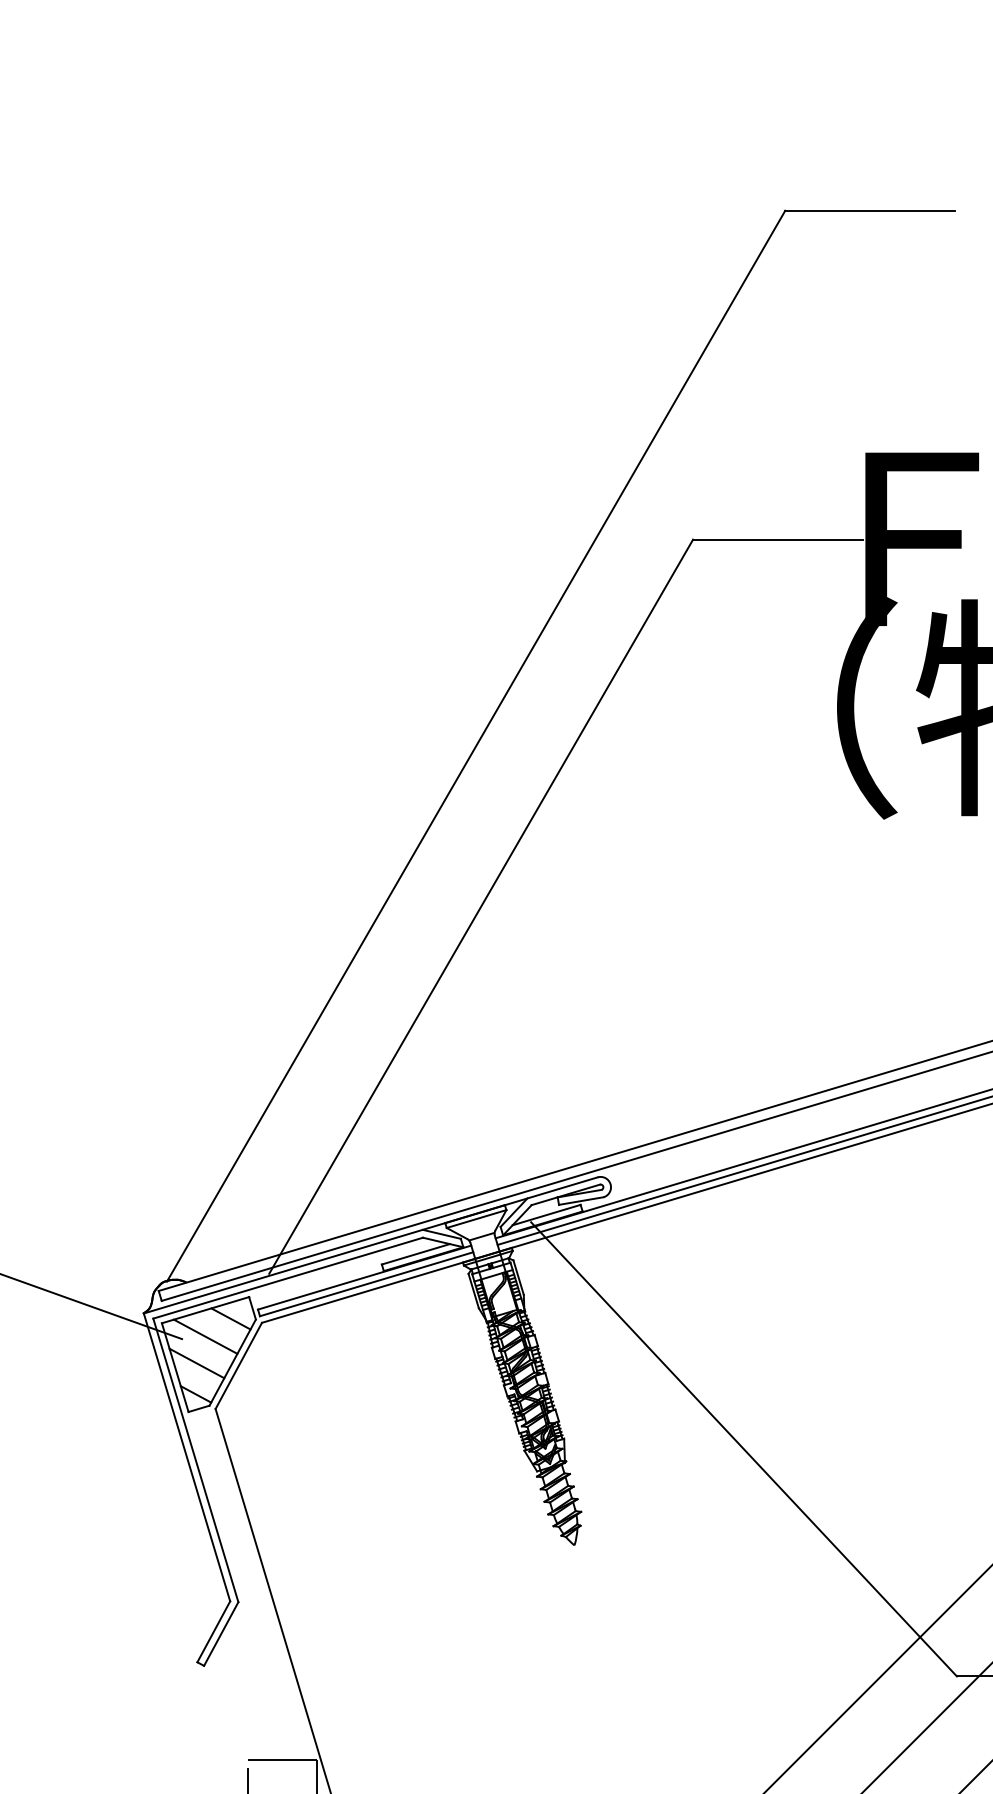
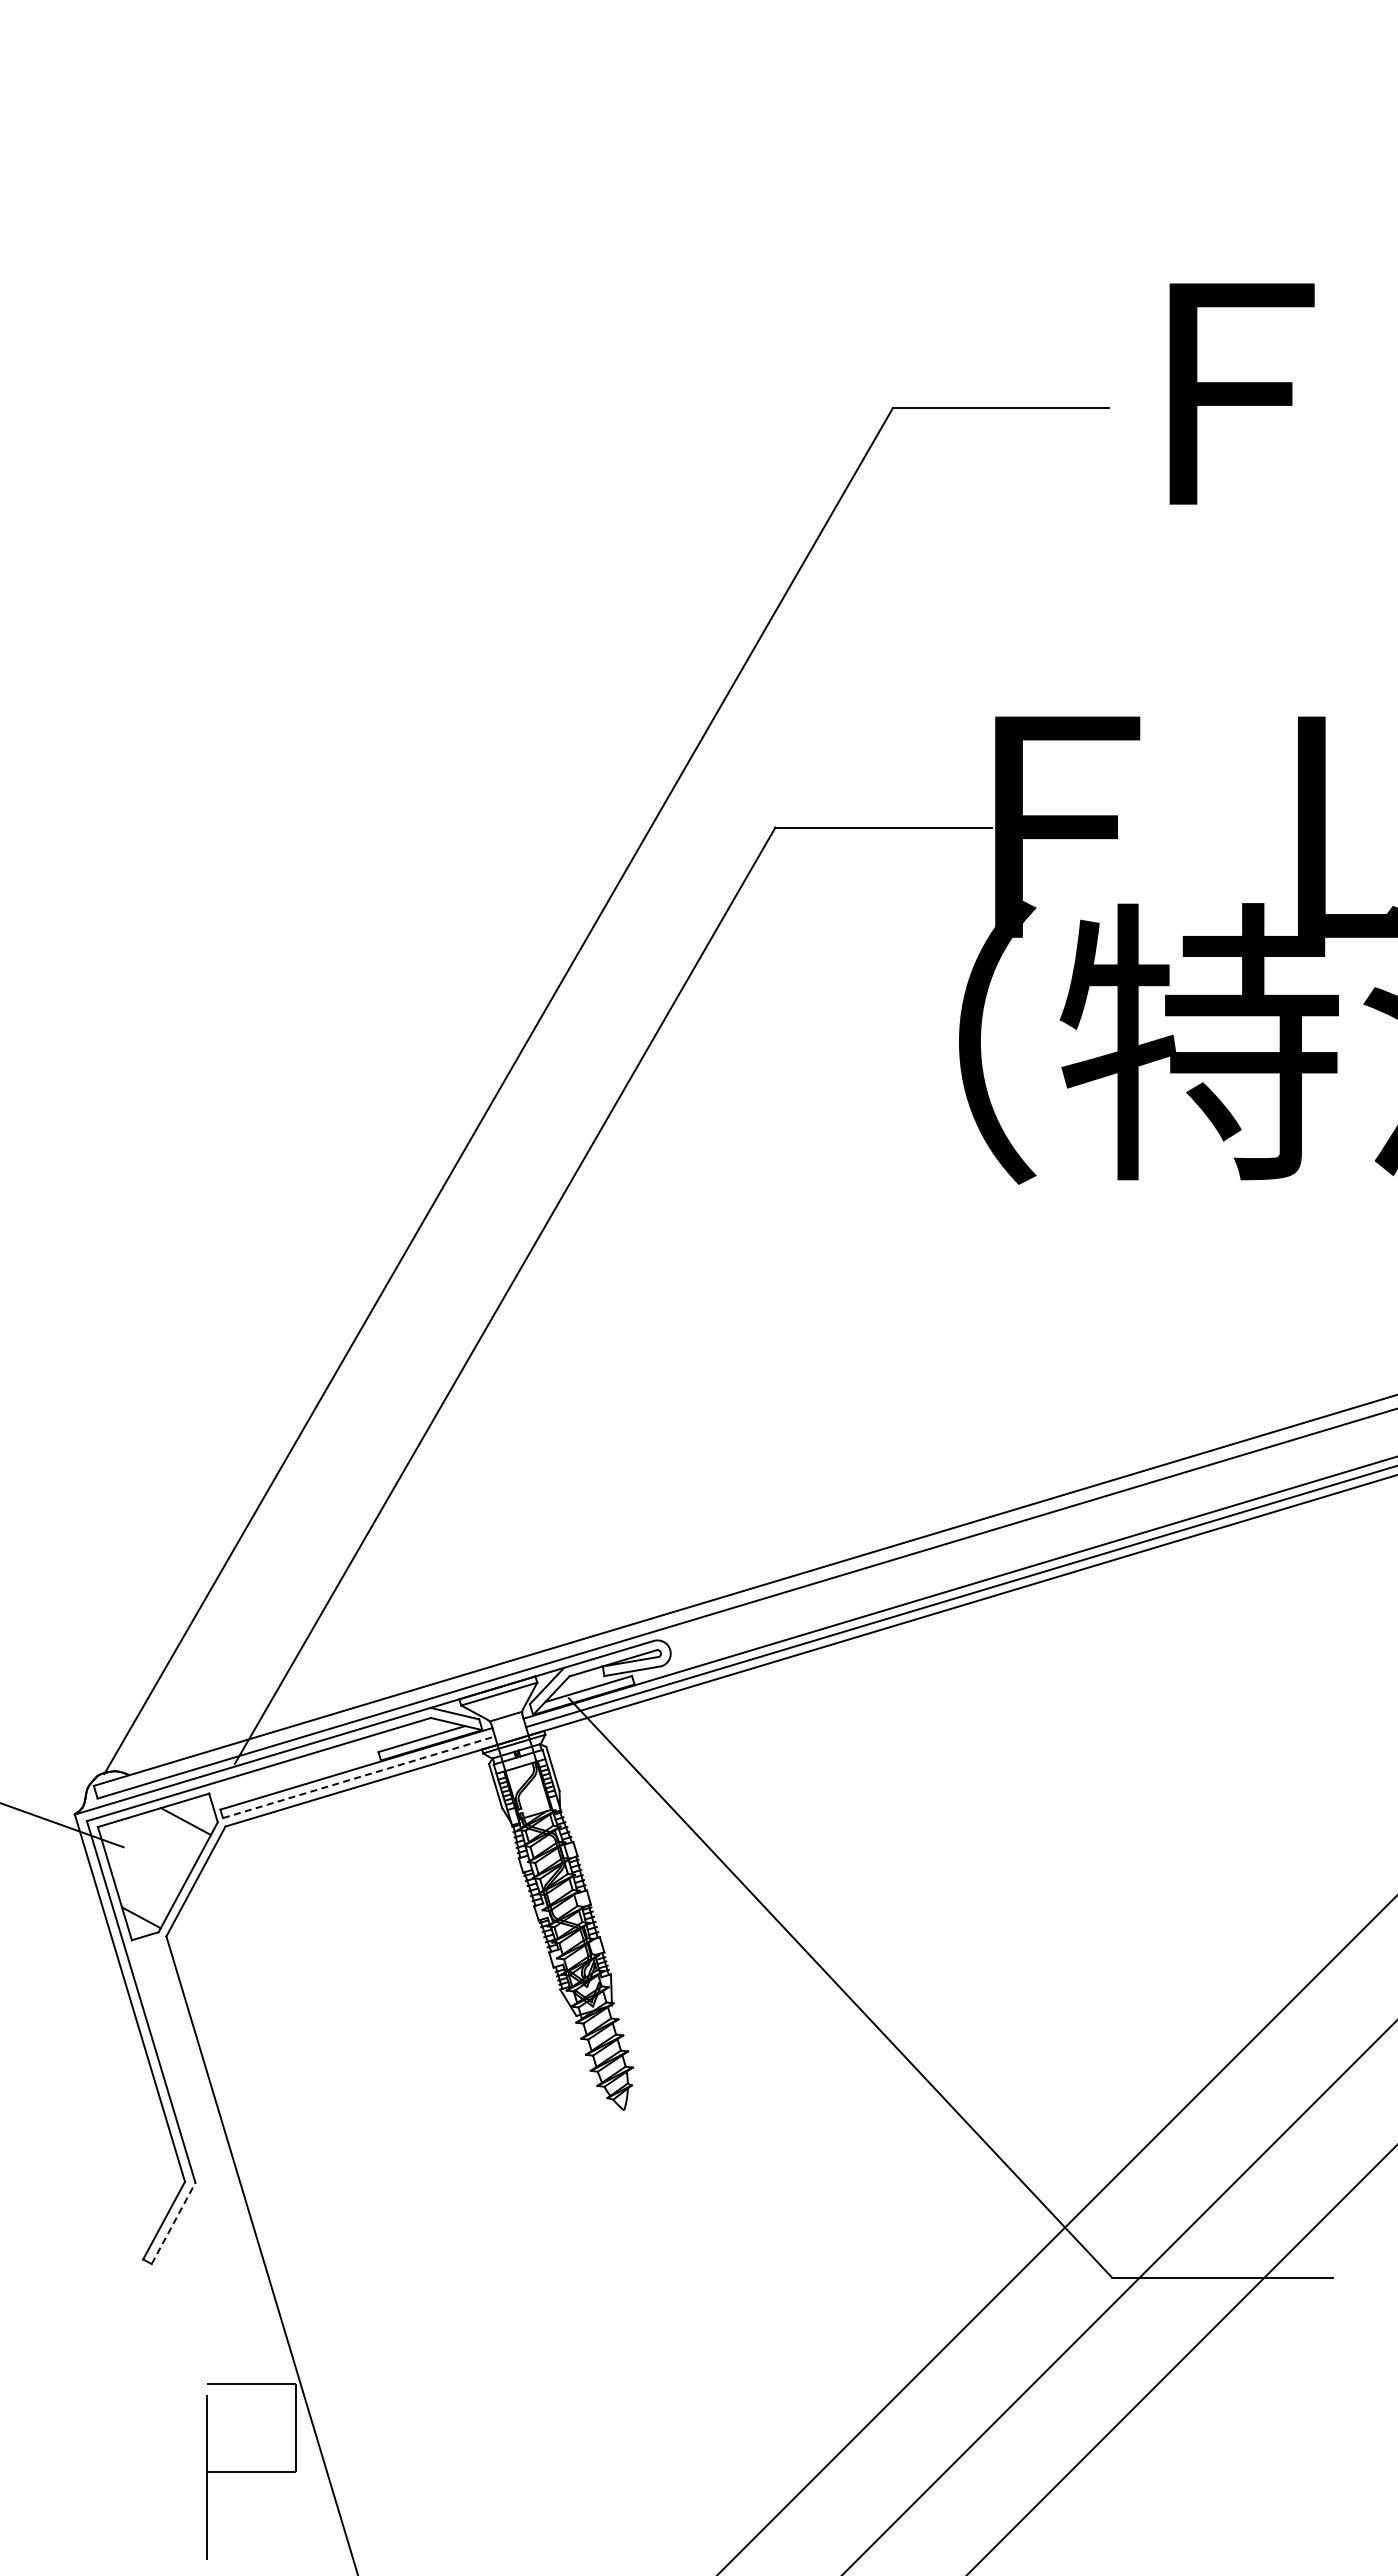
line: (366, 1284) -> (359, 1777), solid -> dashed
line: (205, 1336) -> (153, 1844), removed
line: (196, 1363) -> (142, 1878), removed
line: (221, 1634) -> (173, 2223), solid -> dashed

